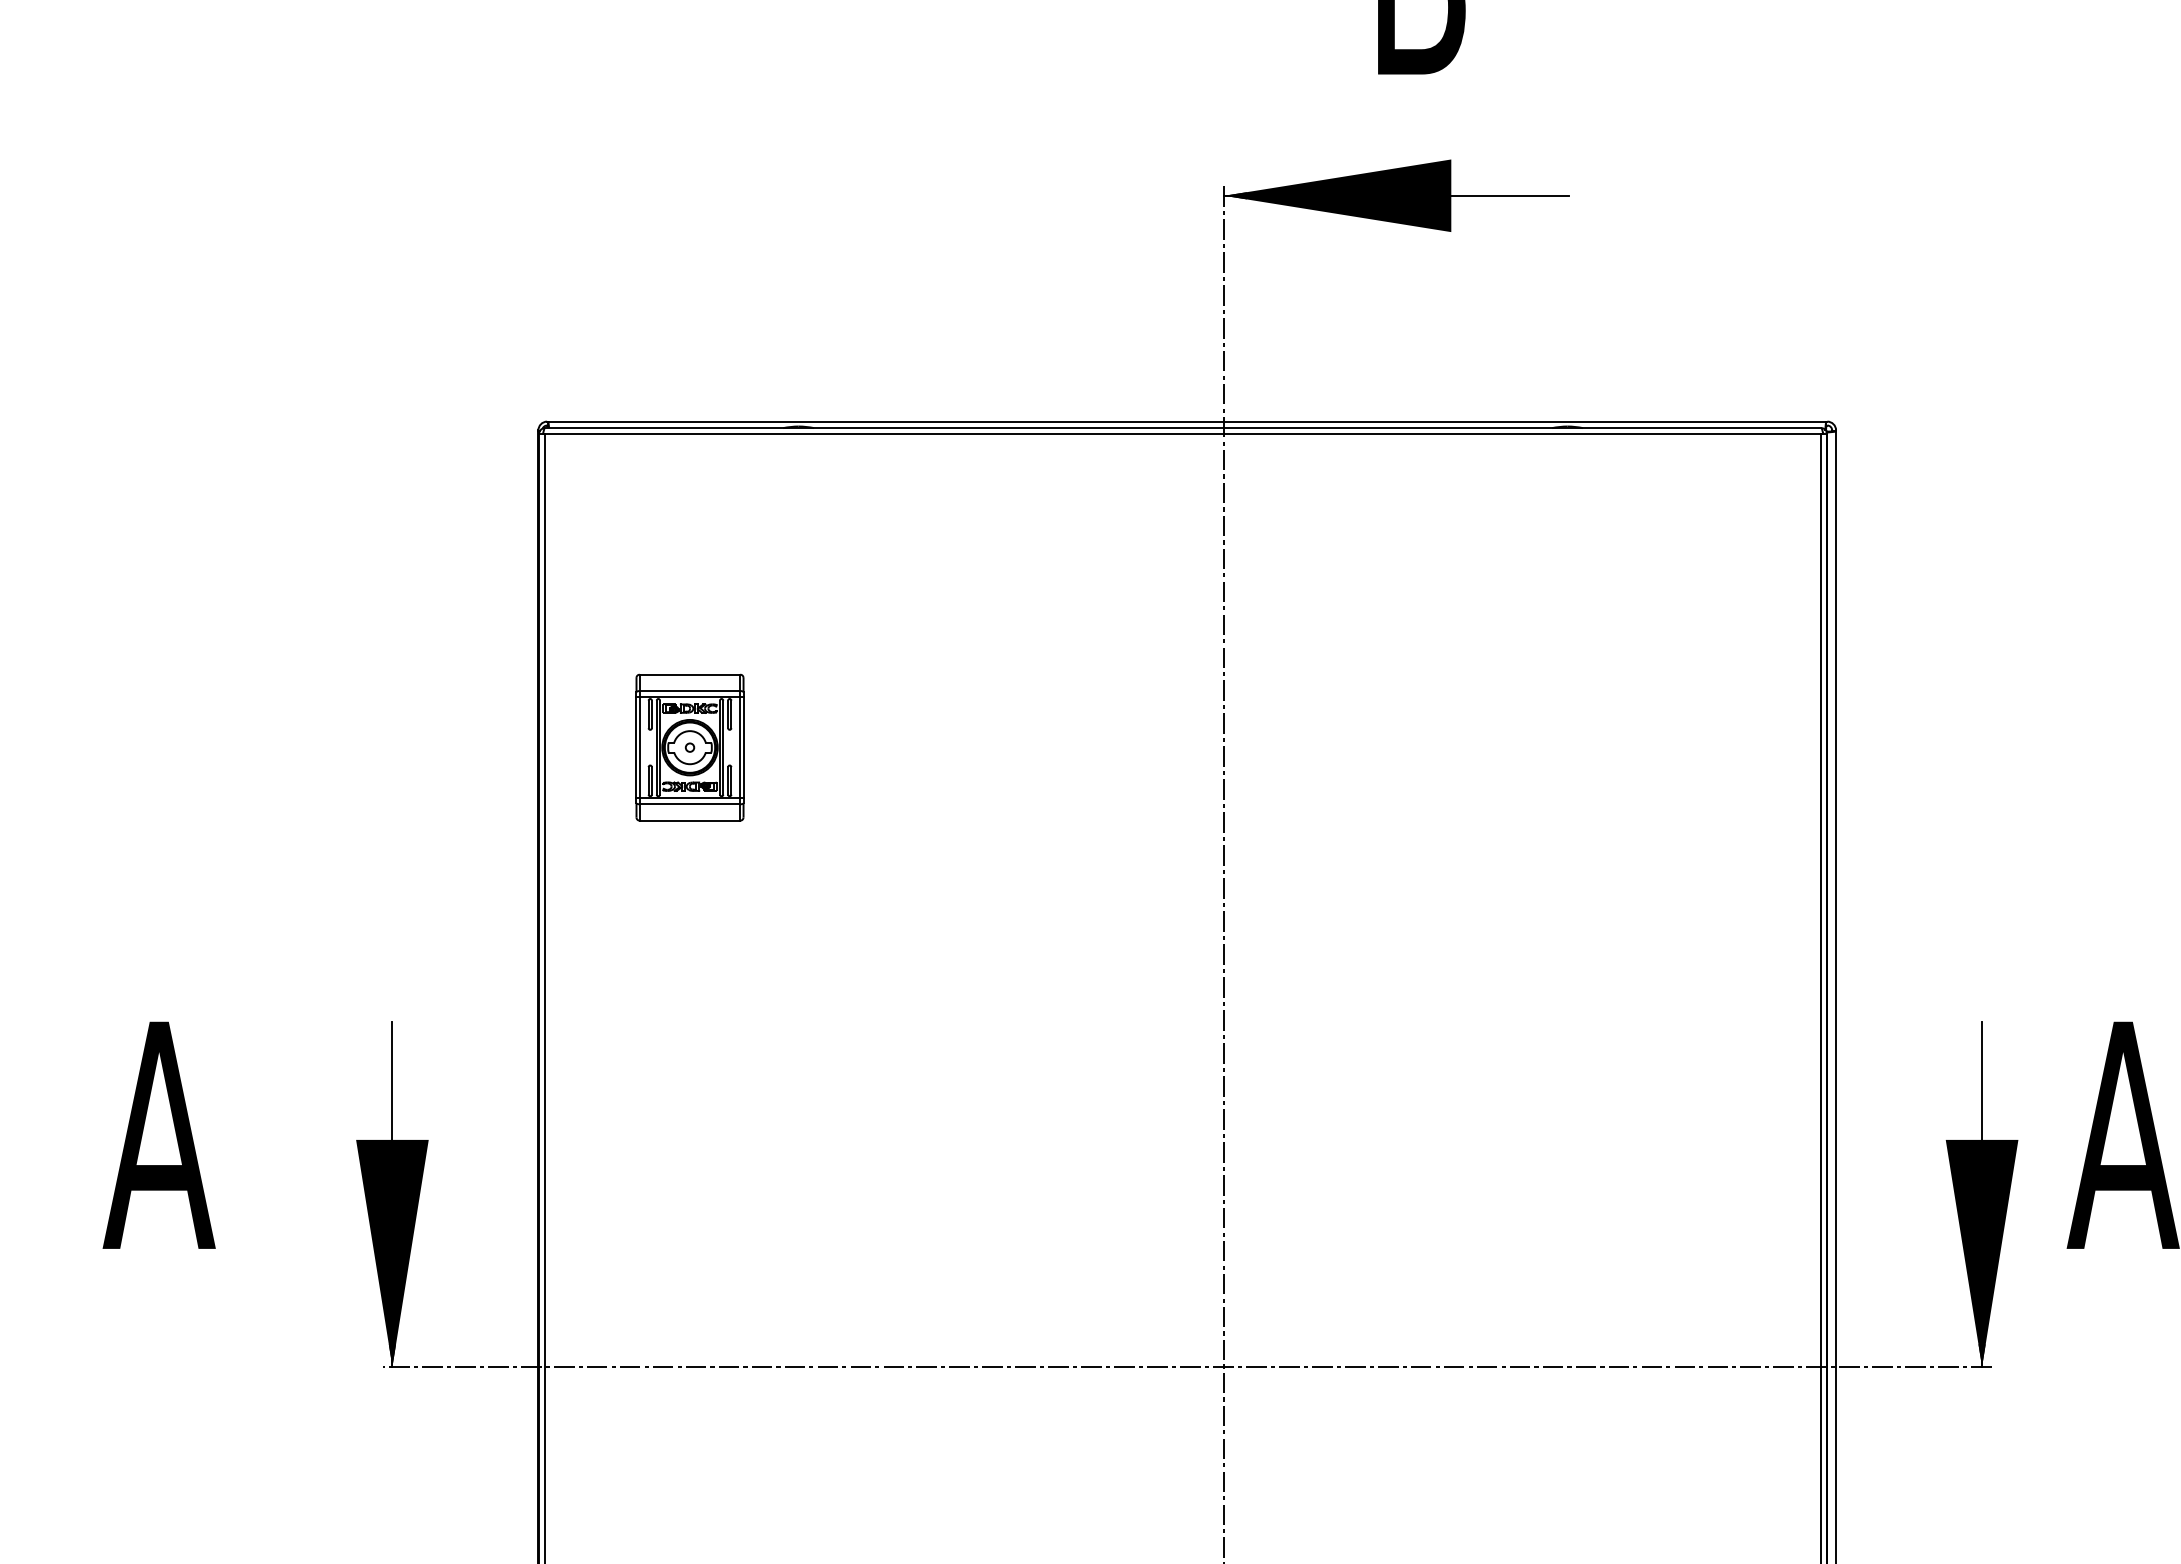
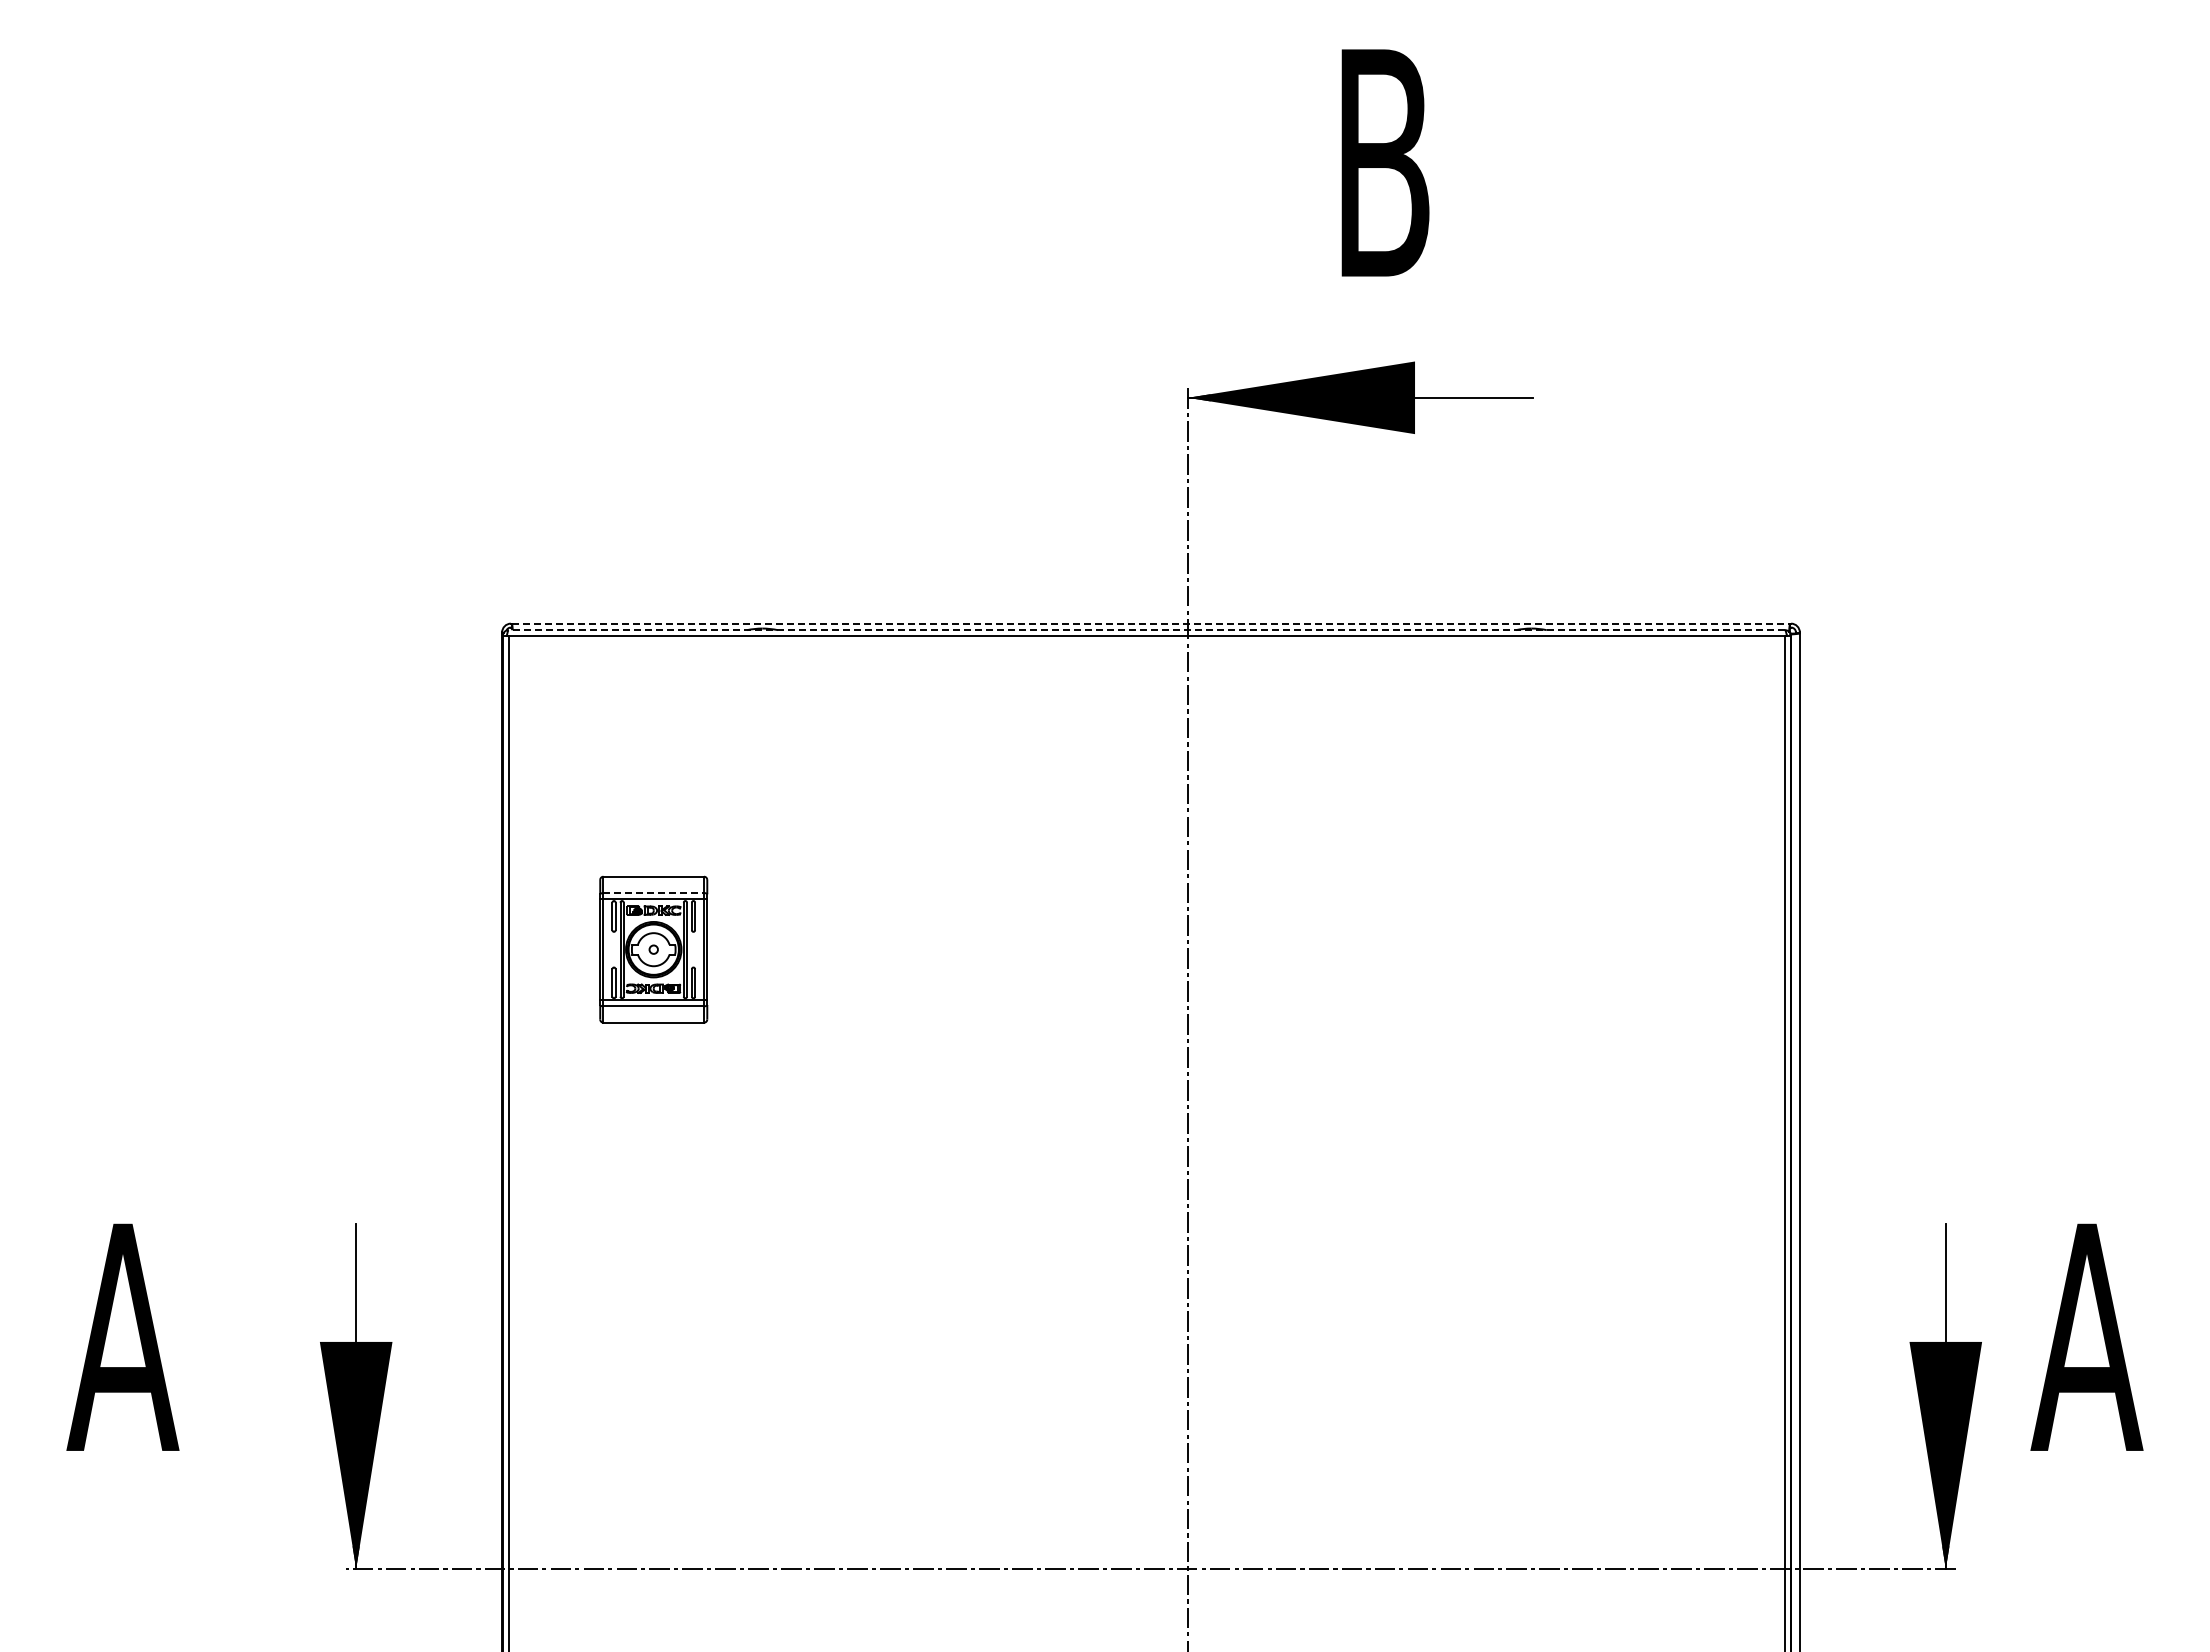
line: (1187, 421) -> (1151, 623), solid -> dashed
line: (1182, 428) -> (1146, 630), solid -> dashed
line: (690, 691) -> (654, 893), solid -> dashed

